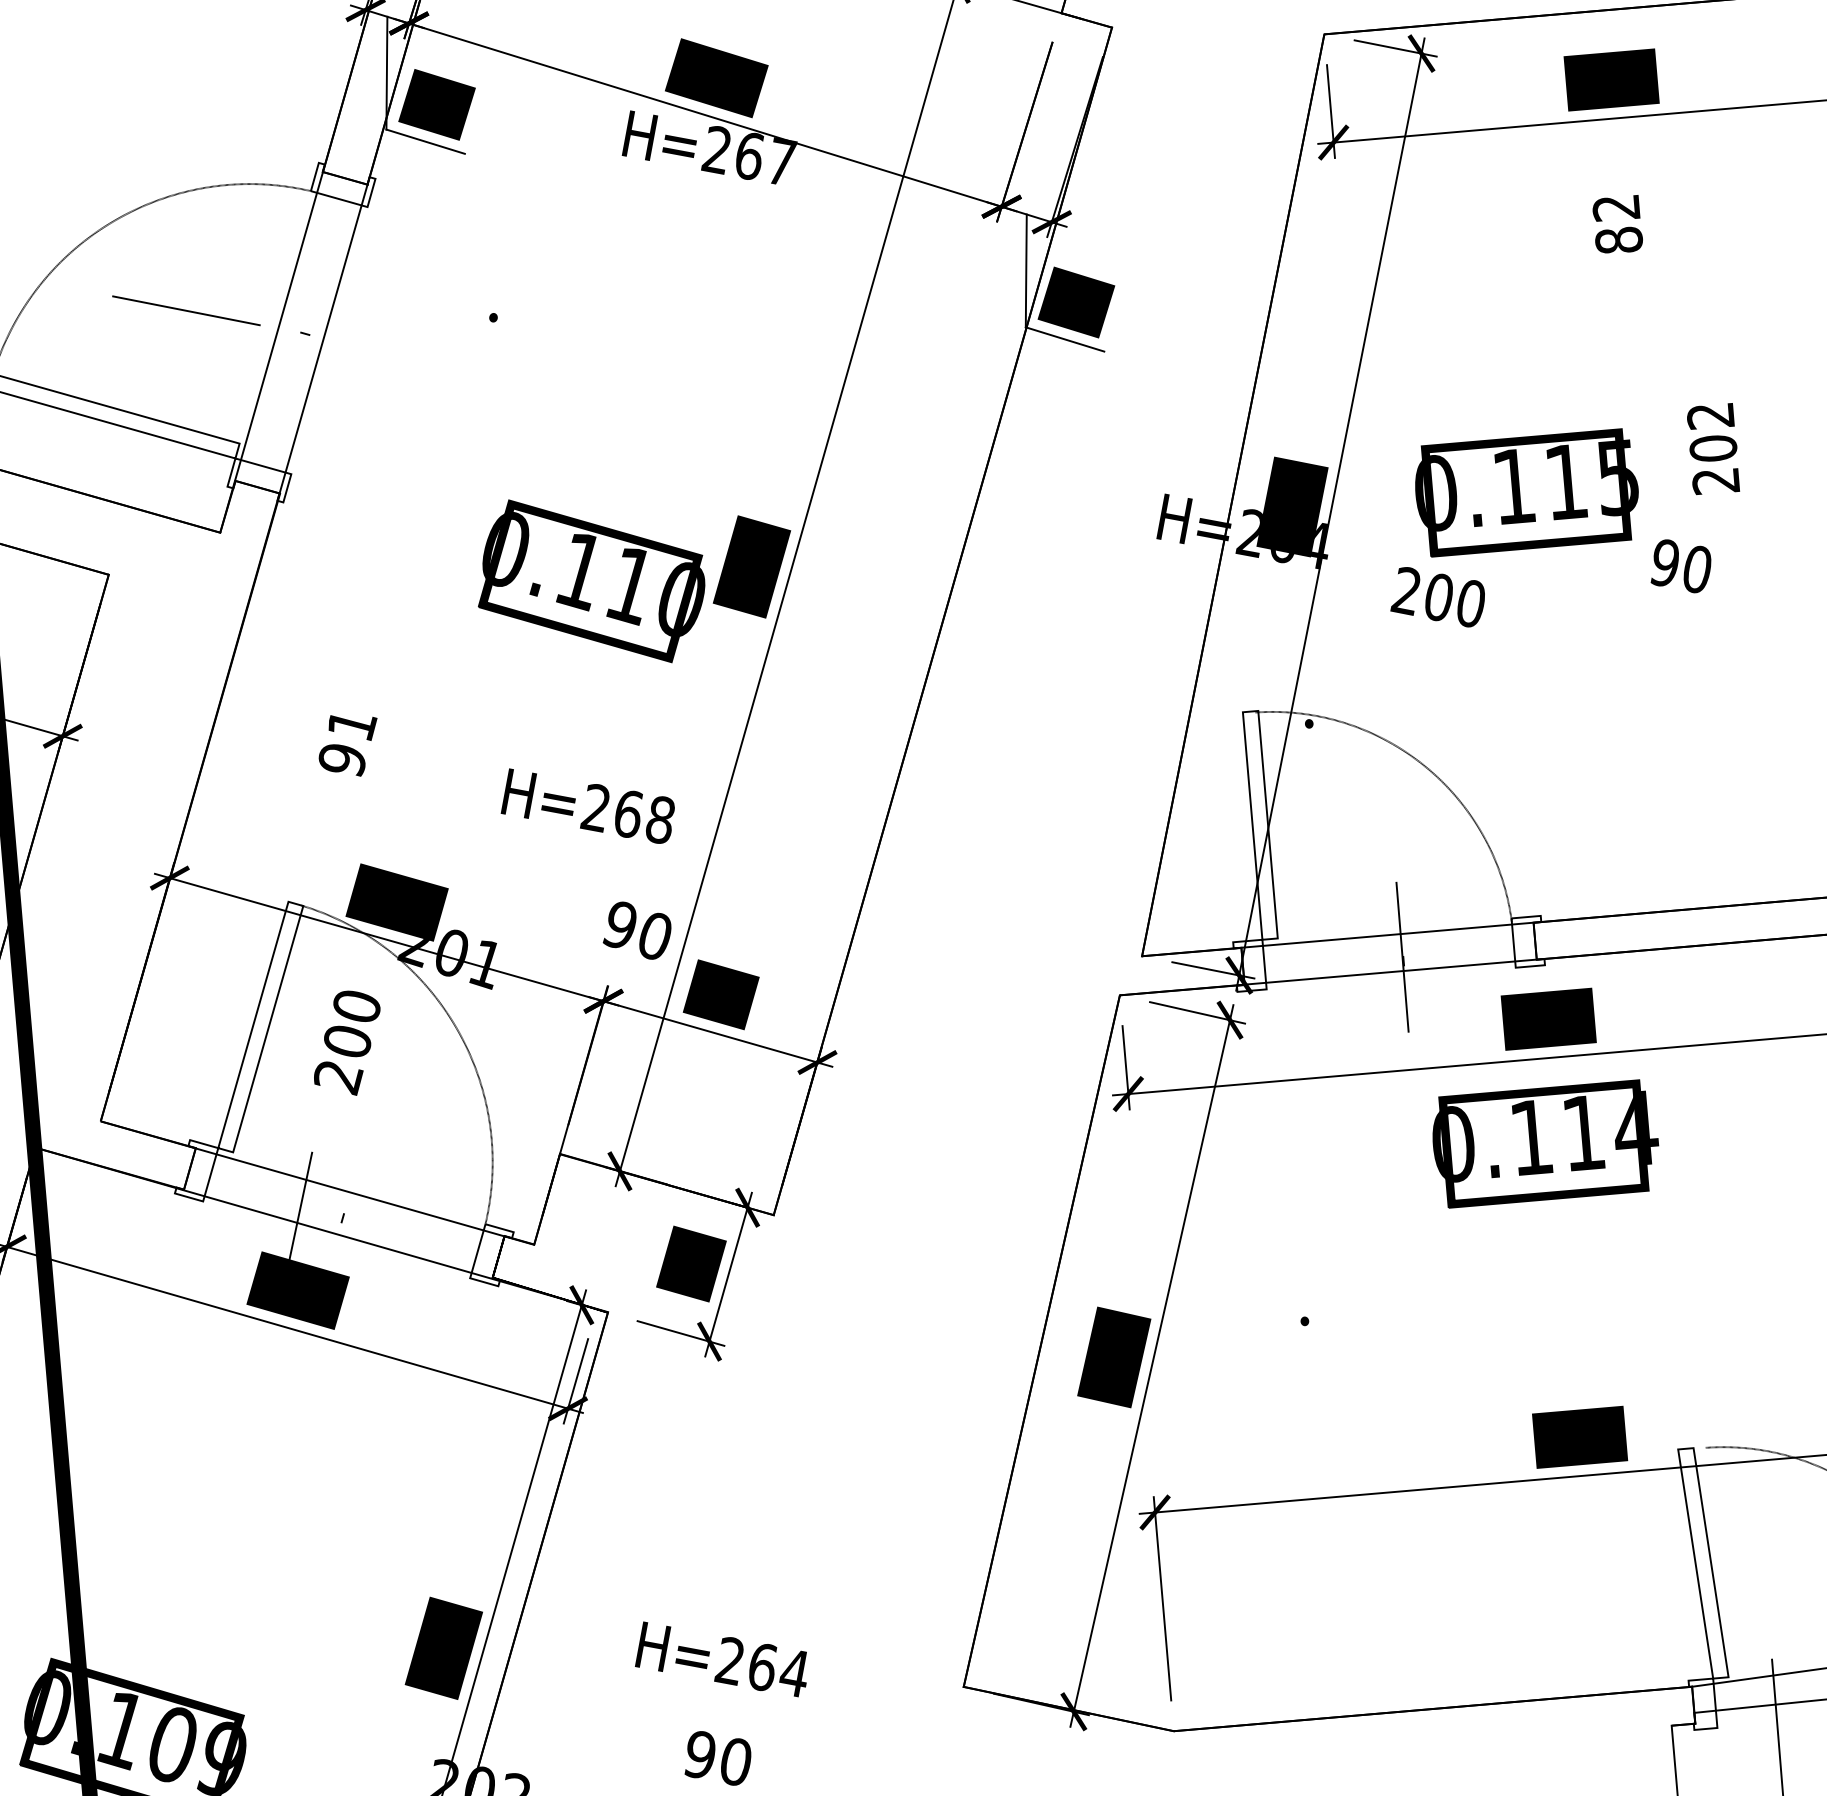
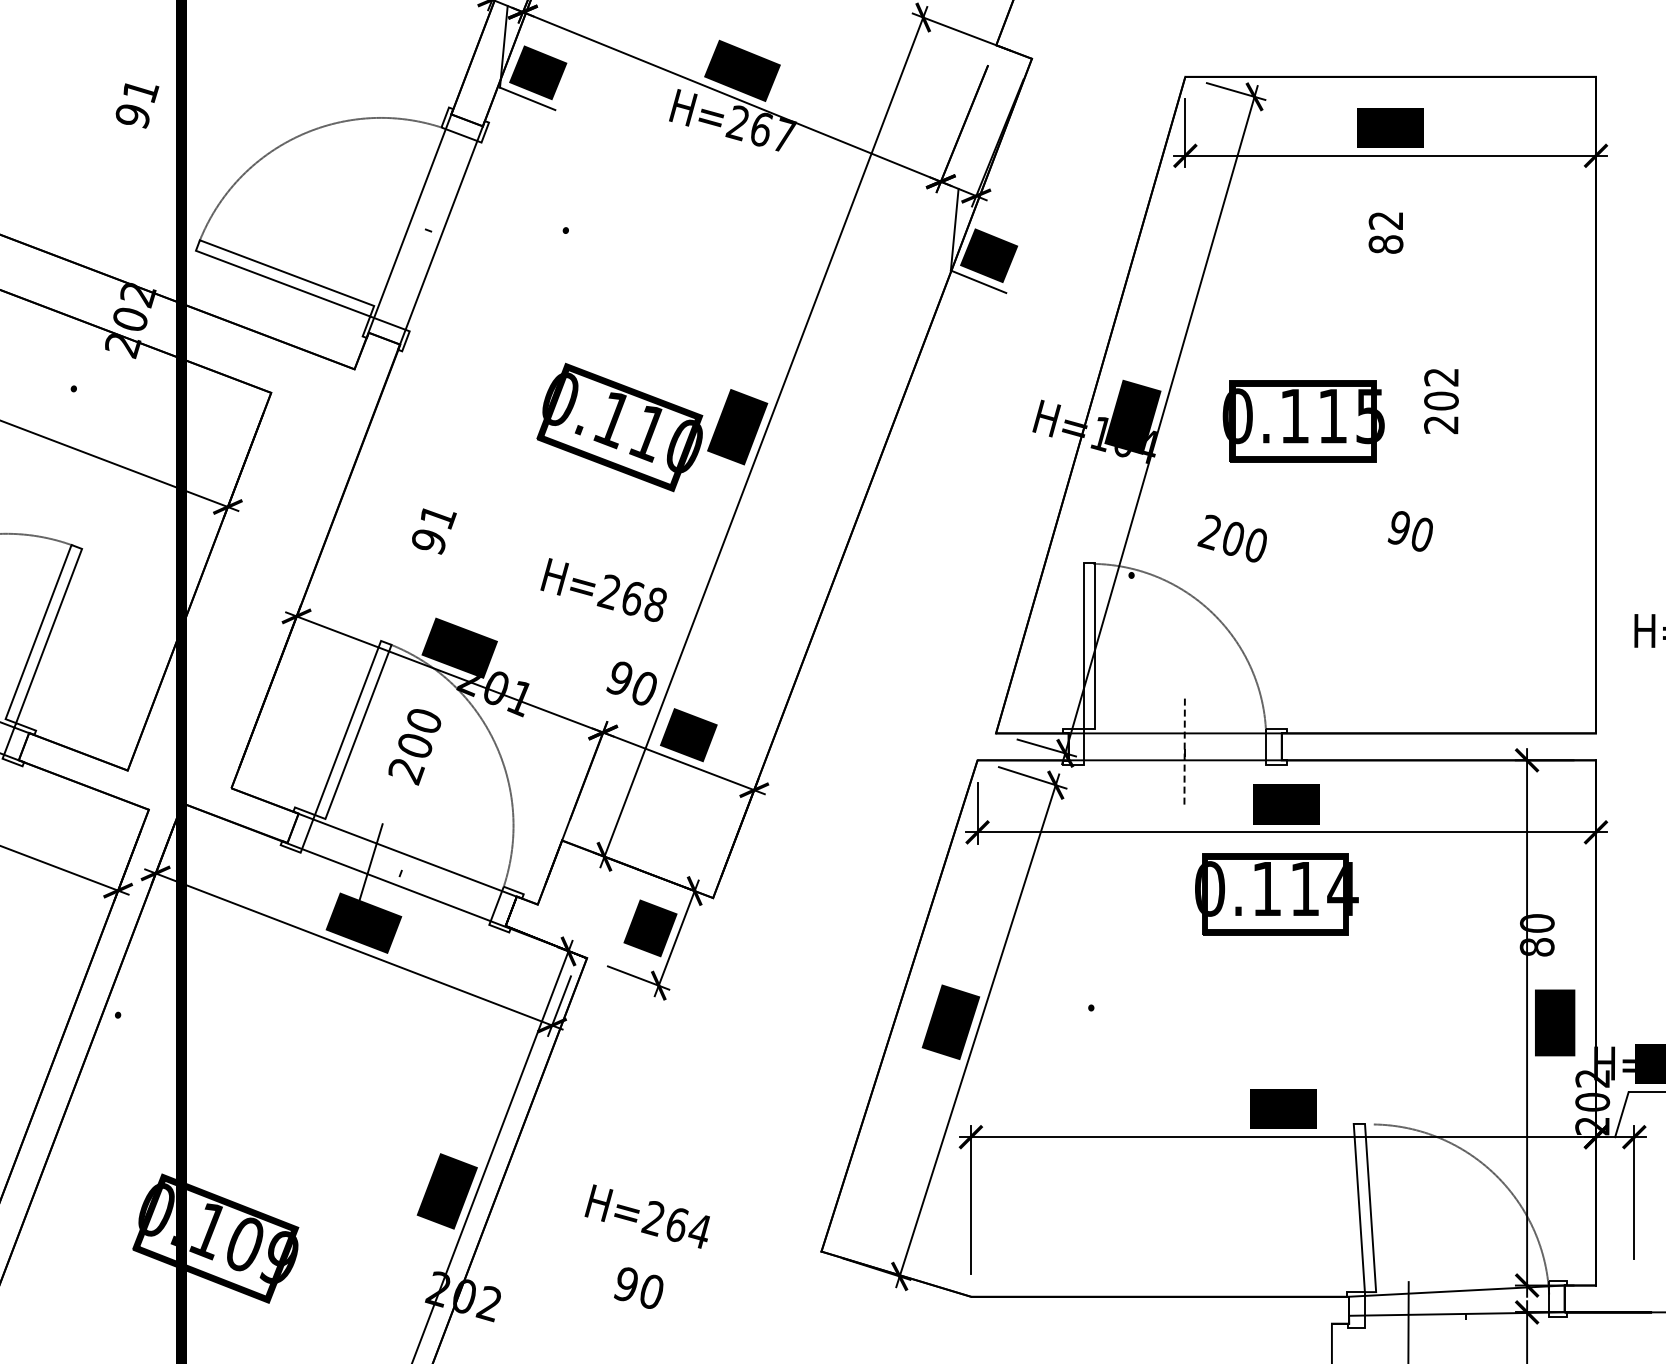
line: (185, 310) -> (343, 206), removed
text: (1248, 533) -> (1099, 433), H=264 -> H=164
text: (1549, 584) -> (1314, 536), moved
line: (1402, 956) -> (1184, 749), solid -> dashed

